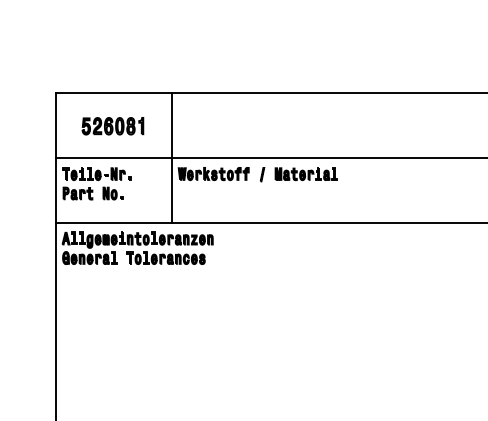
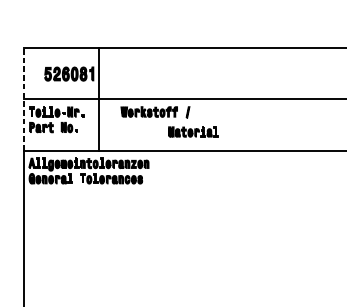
line: (172, 157) -> (99, 98), moved
line: (56, 158) -> (24, 99), solid -> dashed
part: (305, 174) -> (192, 132), moved

